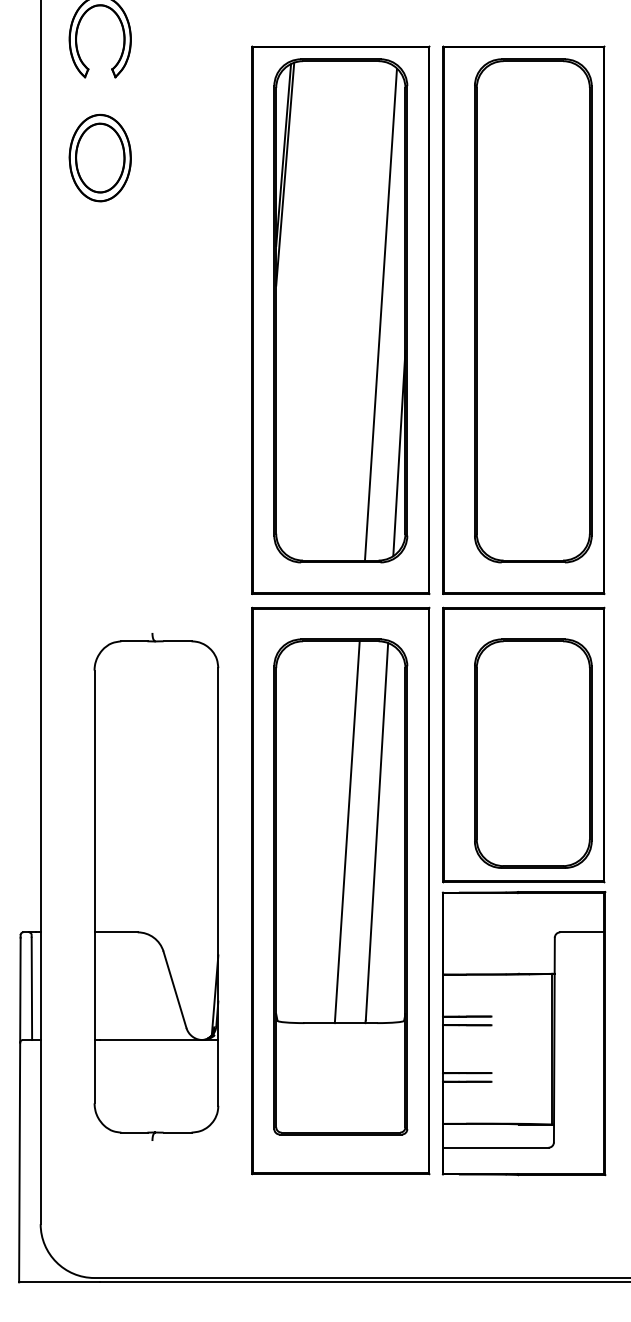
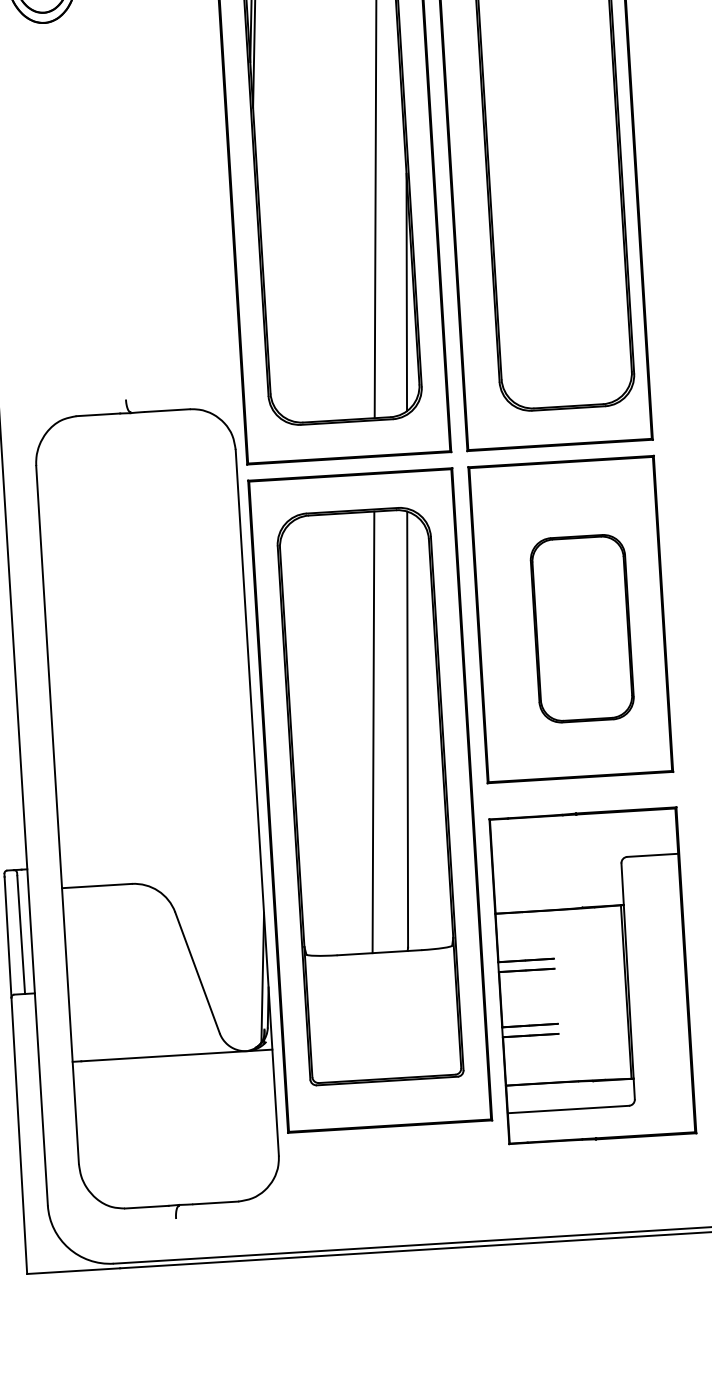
part: (533, 753) -> (582, 628), size x0.7
part: (156, 886) -> (157, 808), size x1.4
part: (523, 1033) -> (592, 975), moved

